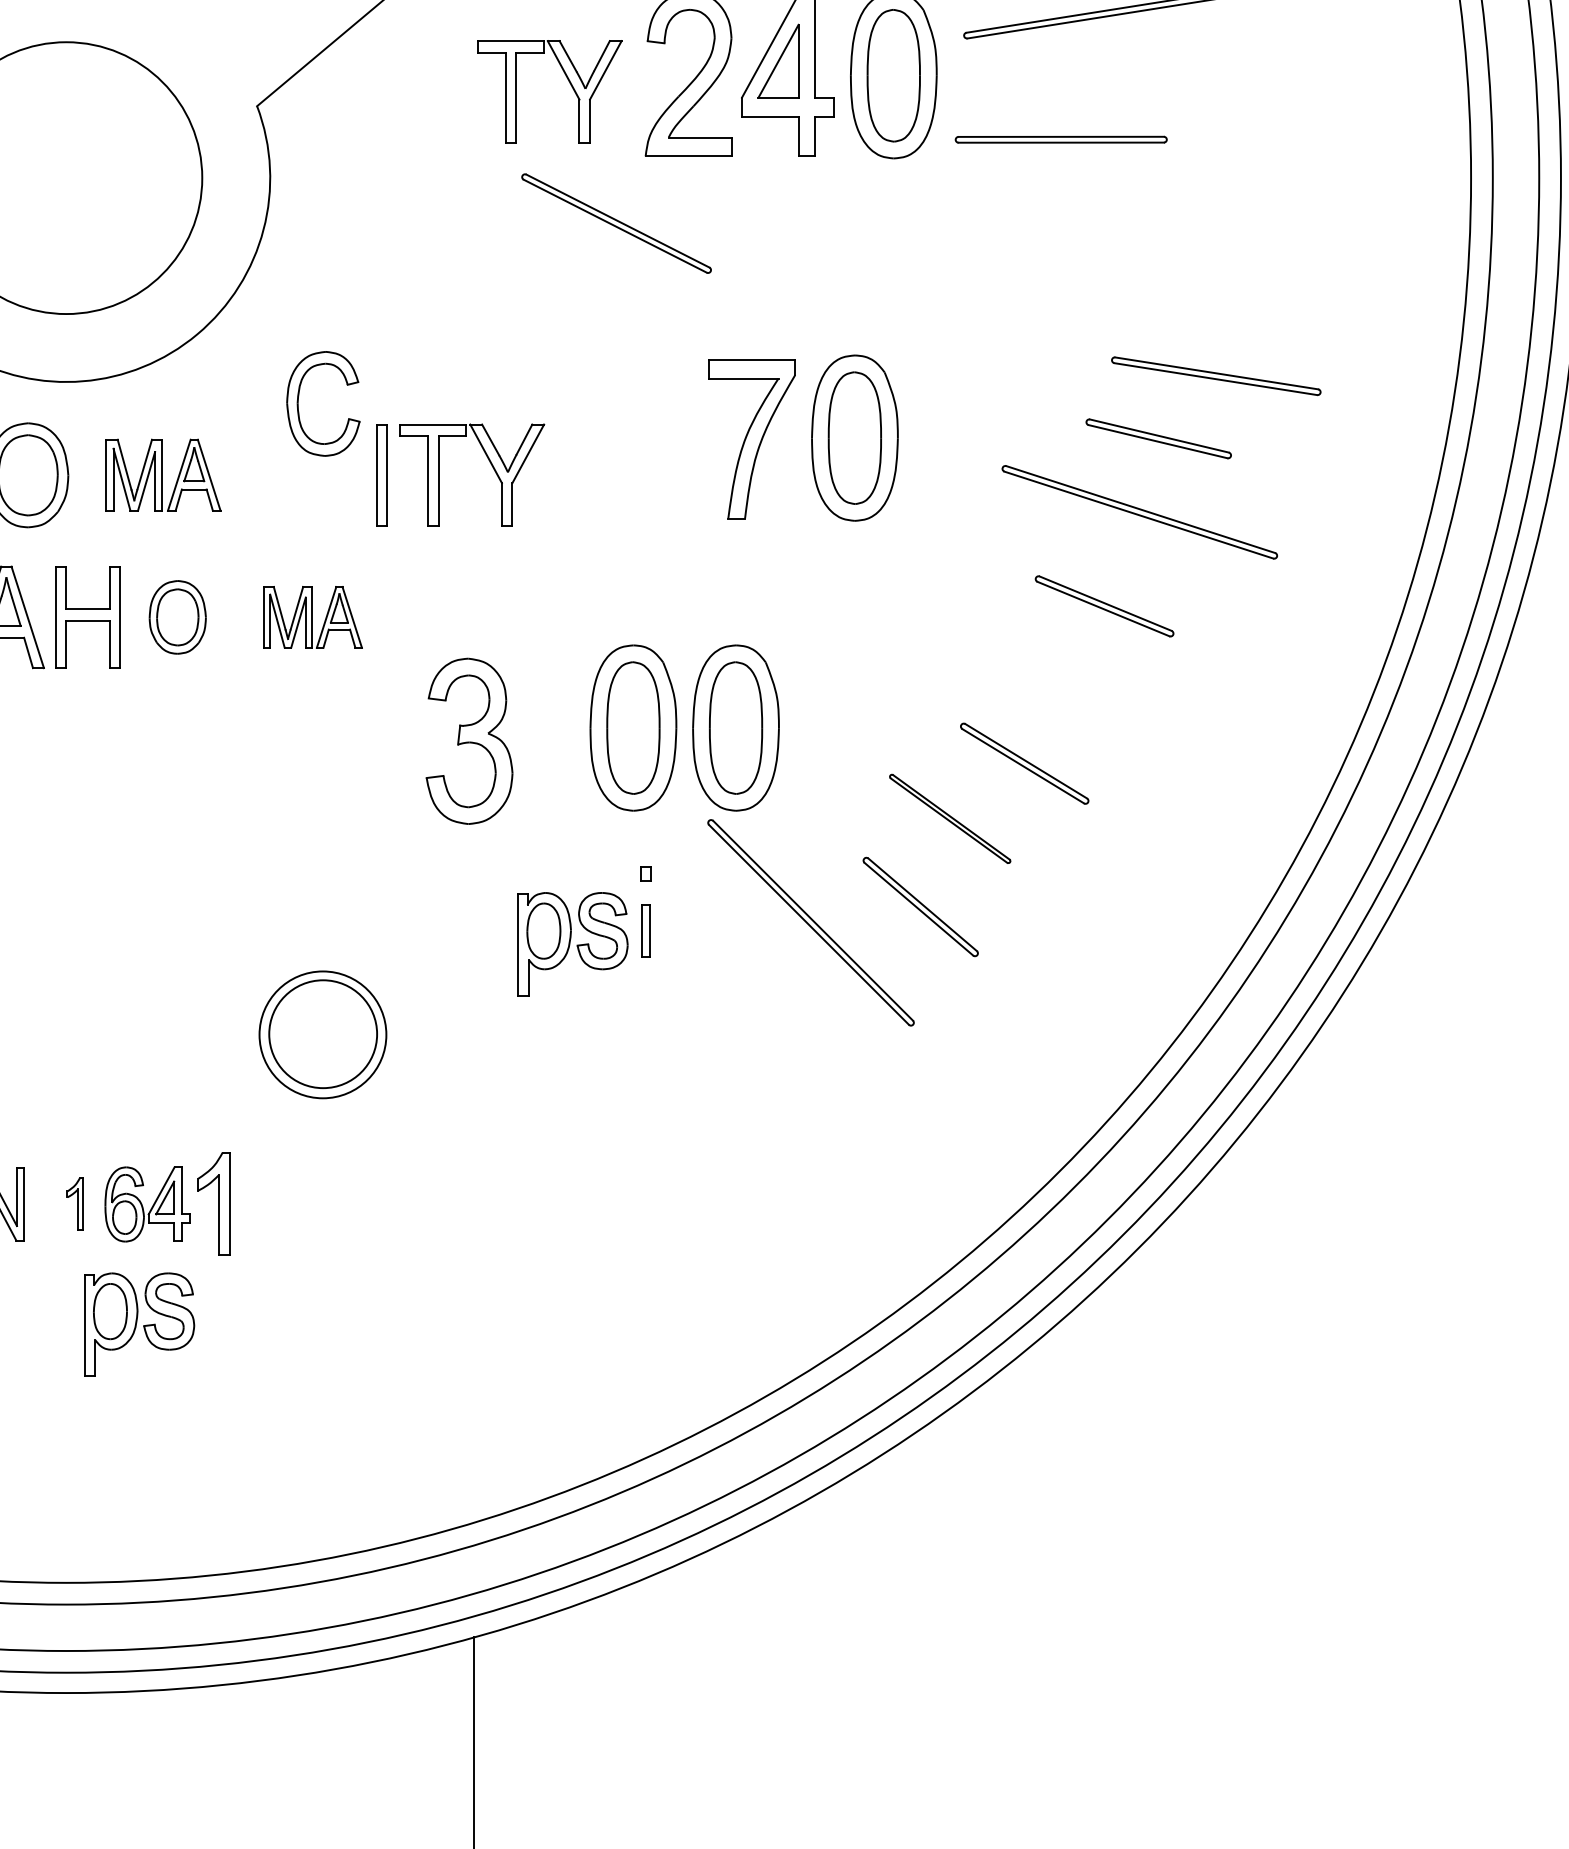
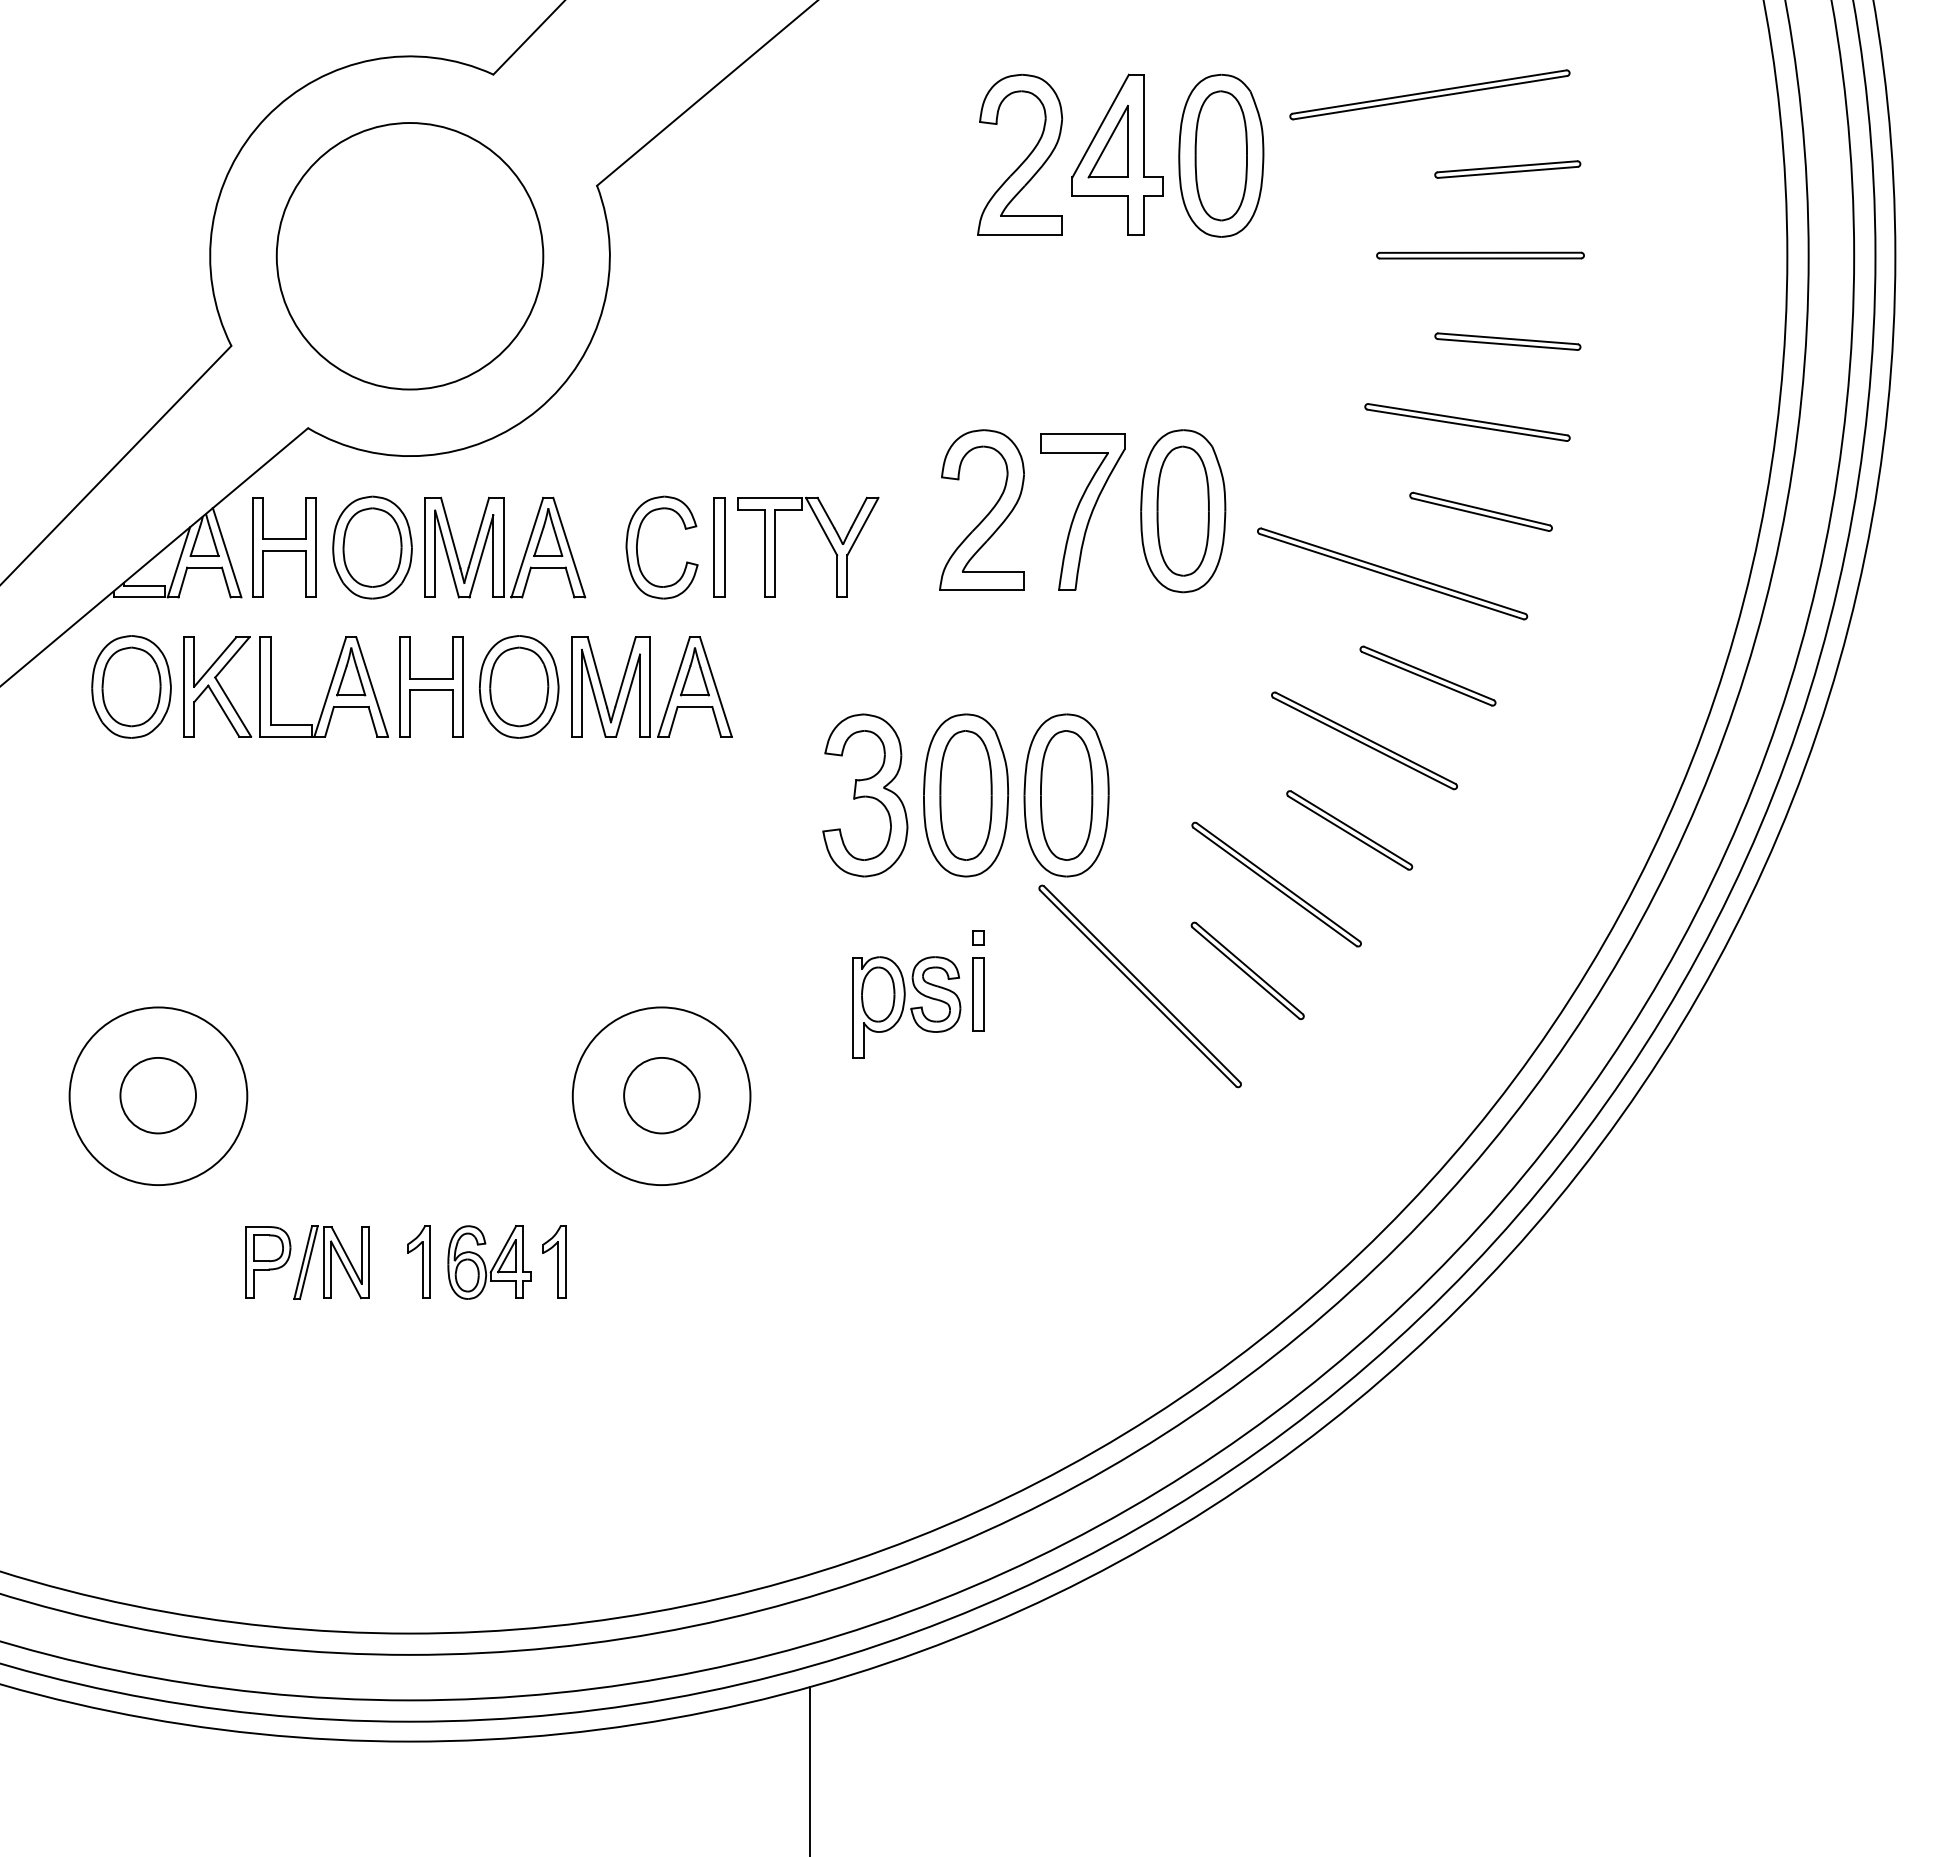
part: (567, 80) -> (901, 160), removed
part: (1185, 89) -> (1507, 169), added
part: (1061, 139) -> (1480, 255), moved
part: (616, 223) -> (1364, 740), moved
part: (1185, 265) -> (1507, 341), added
part: (1216, 376) -> (1467, 422), moved
part: (299, 397) -> (638, 541), moved
part: (654, 441) -> (986, 514), added
part: (163, 475) -> (505, 547), size x1.43
part: (1139, 511) -> (1392, 573), moved
part: (178, 616) -> (519, 686), size x1.43
part: (312, 616) -> (651, 686), size x1.67
part: (469, 741) -> (865, 795), moved
part: (950, 818) -> (1276, 884), size x1.43
part: (646, 931) -> (978, 994), size x1.43
circle: (322, 1034) -> (661, 1095), size x0.71
circle: (322, 1035) -> (661, 1096), size x1.43
part: (74, 1203) -> (418, 1261), size x1.43
part: (213, 1203) -> (554, 1261), size x0.71
part: (139, 1324) -> (481, 1380), removed

